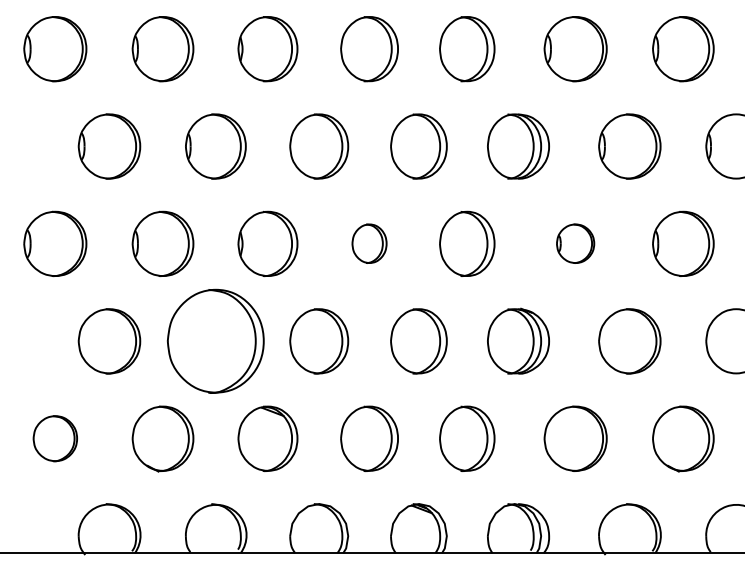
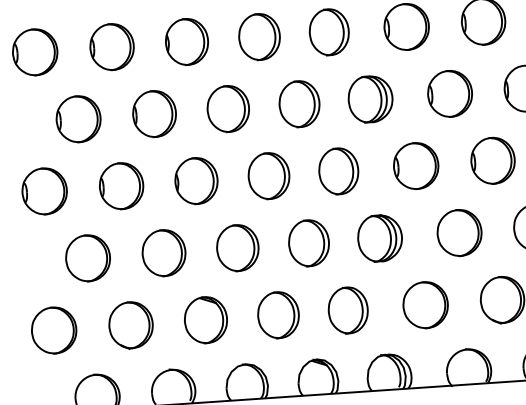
part: (369, 243) -> (268, 175), size x1.67
part: (575, 243) -> (416, 165), size x1.67
part: (215, 341) -> (163, 253), size x0.62
part: (55, 438) -> (54, 330), size x1.43

